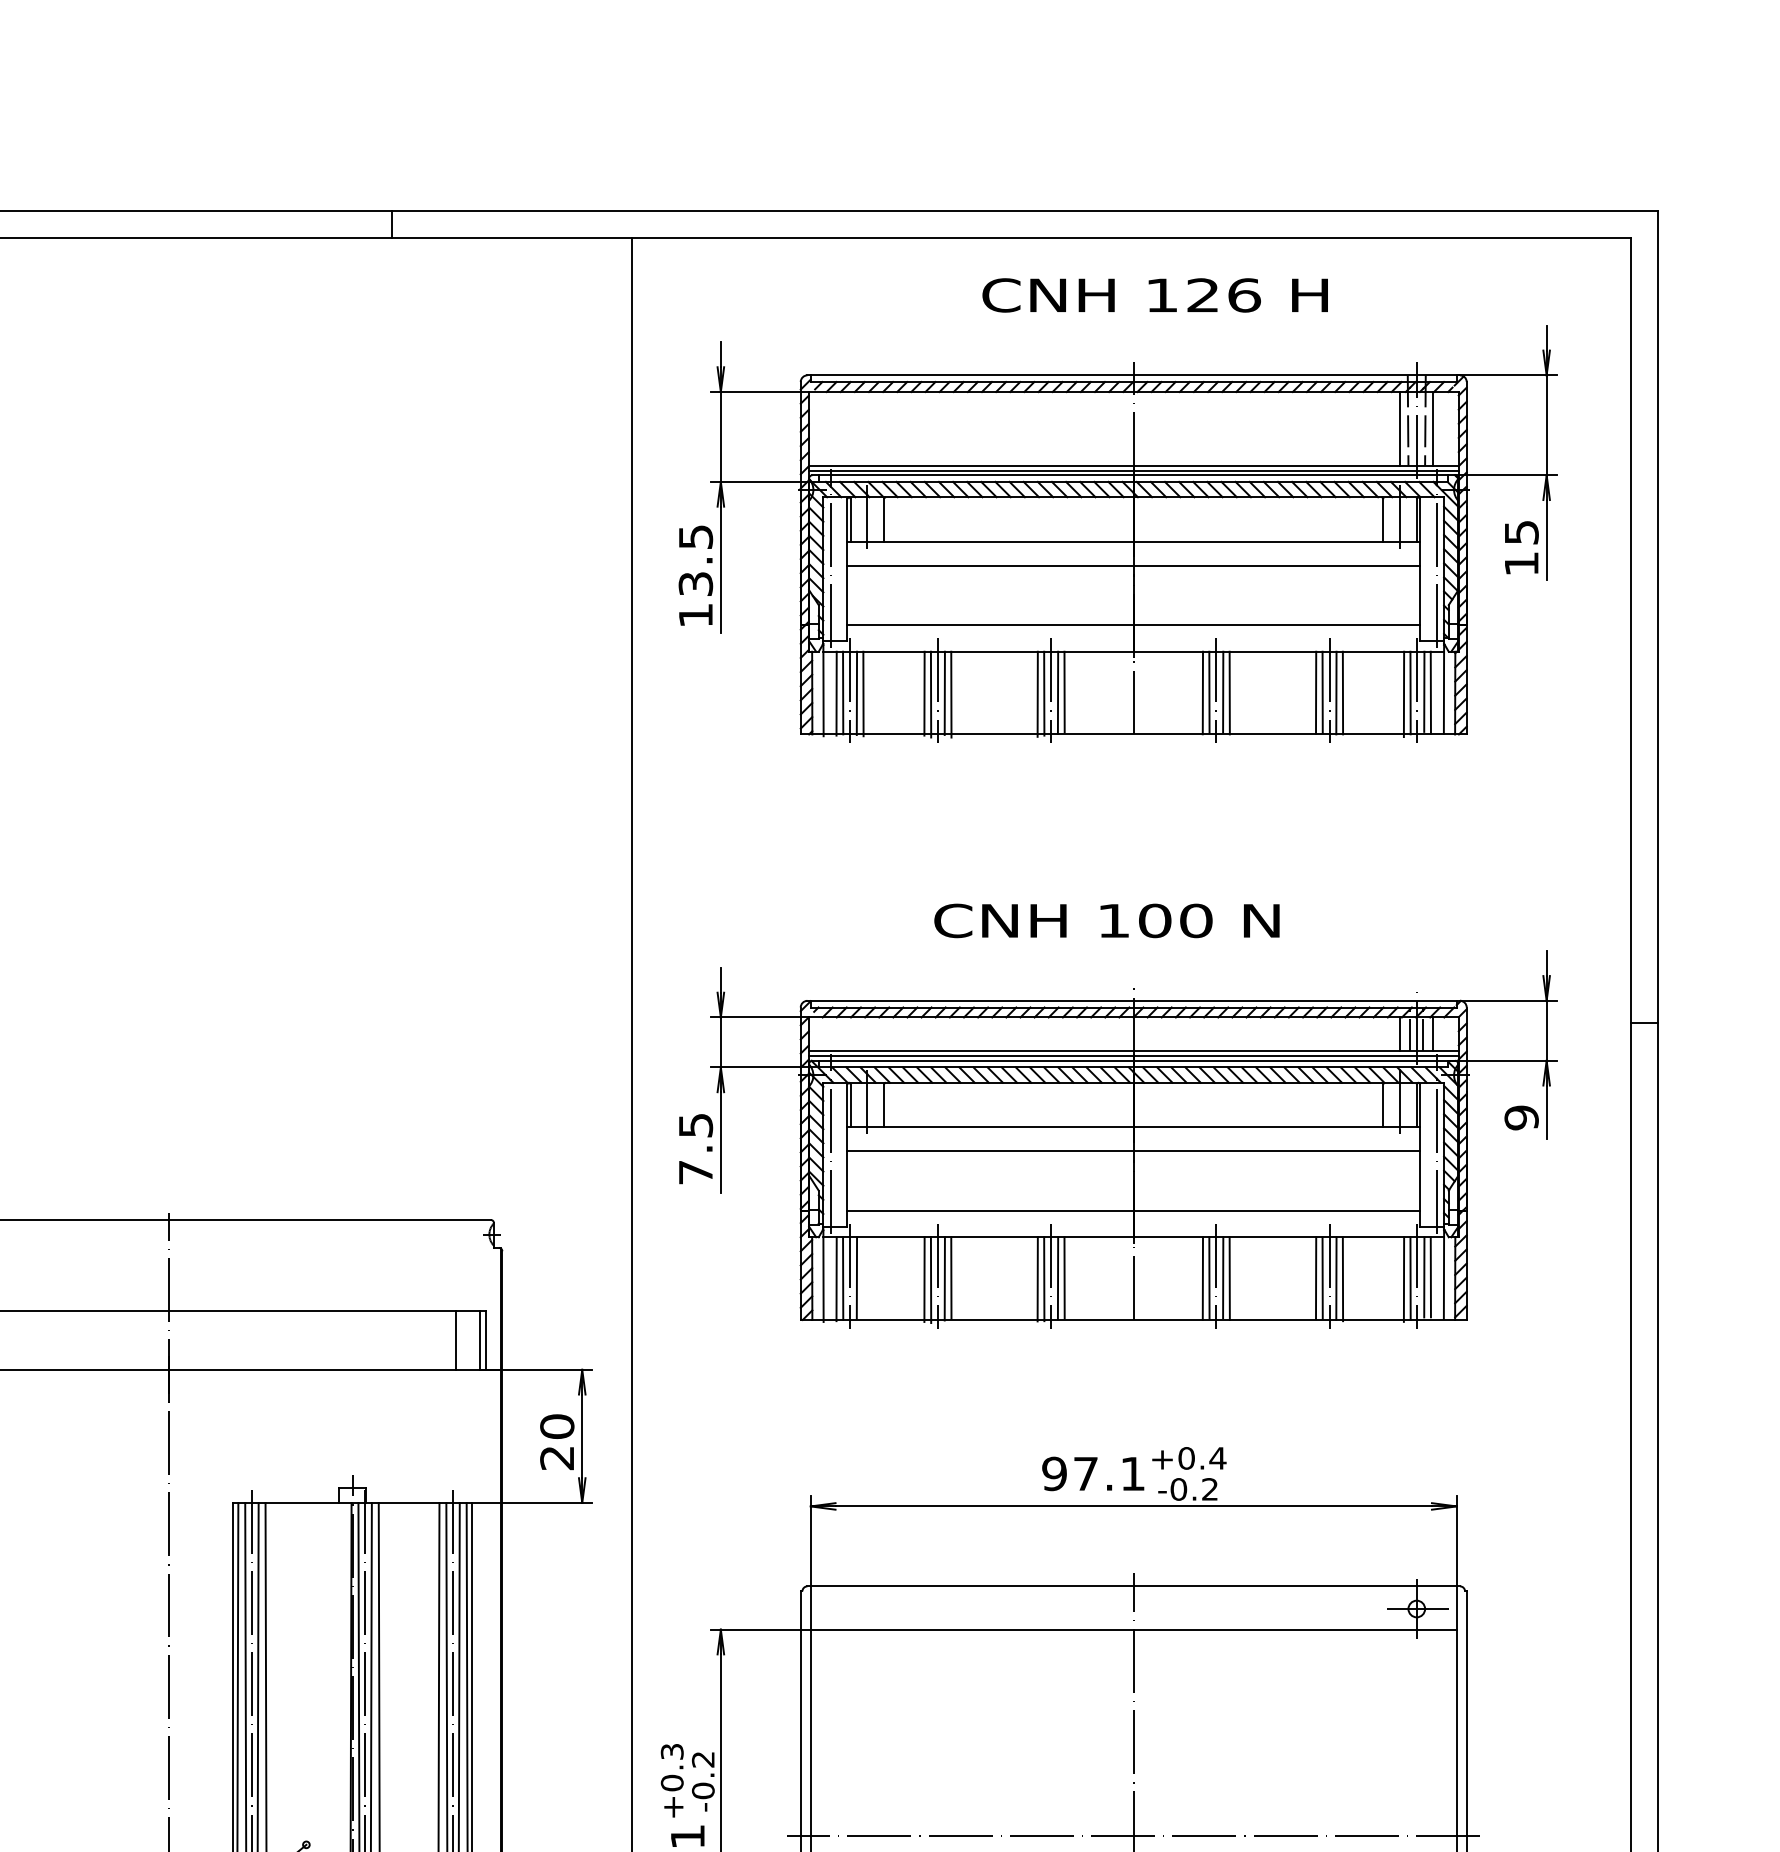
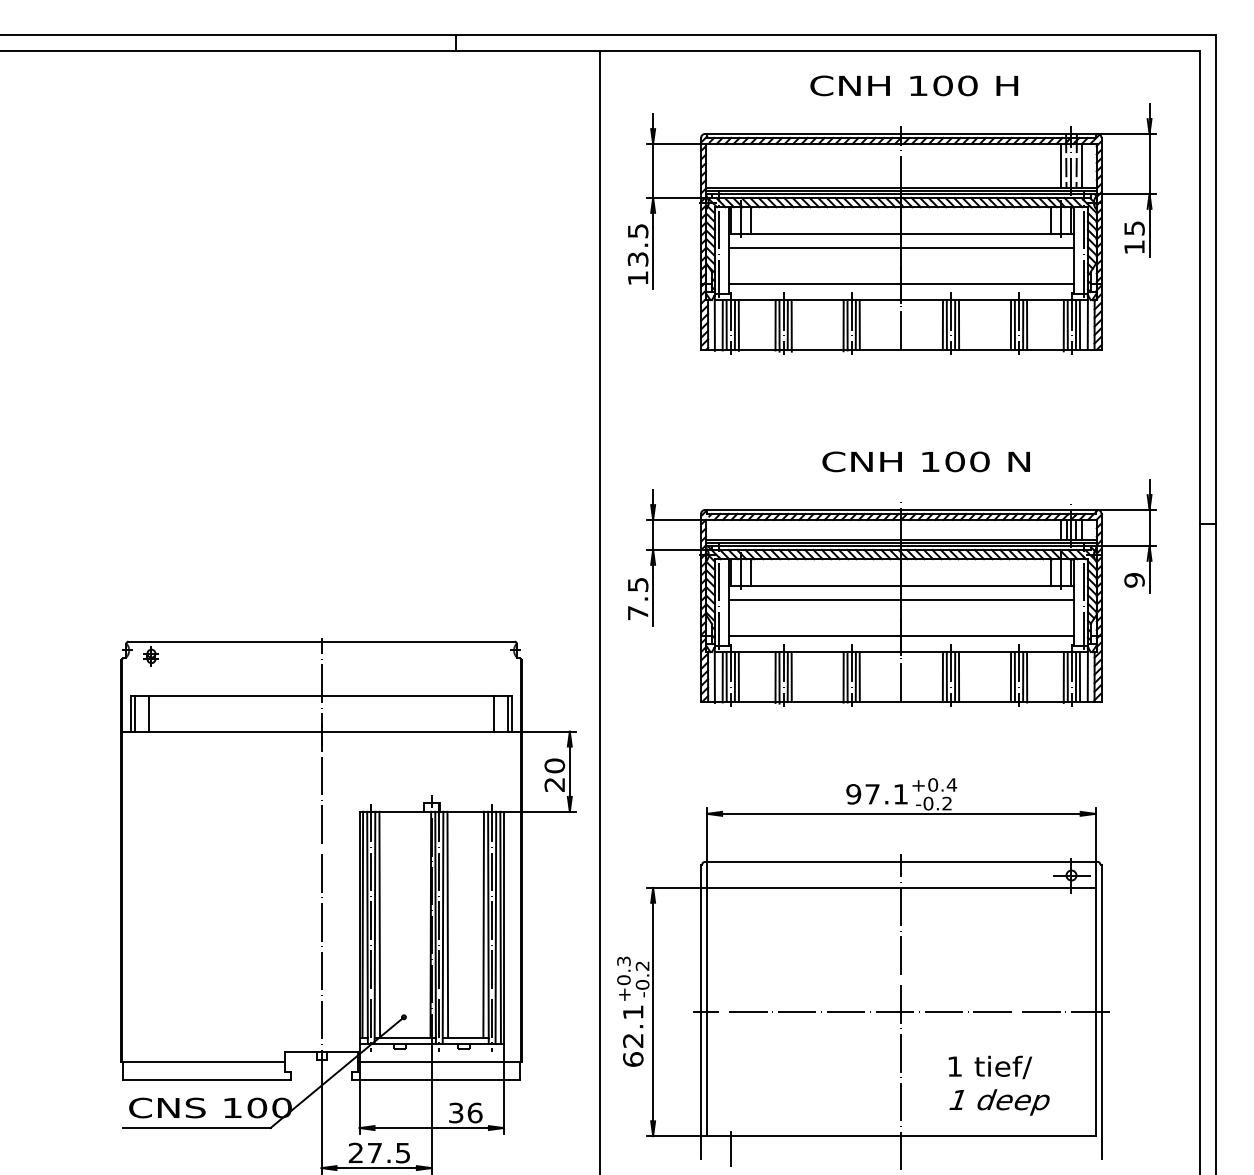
text: (1223, 294) -> (955, 85), 126 -> 100
text: (1105, 920) -> (925, 461), moved
line: (862, 1277) -> (738, 676), added

